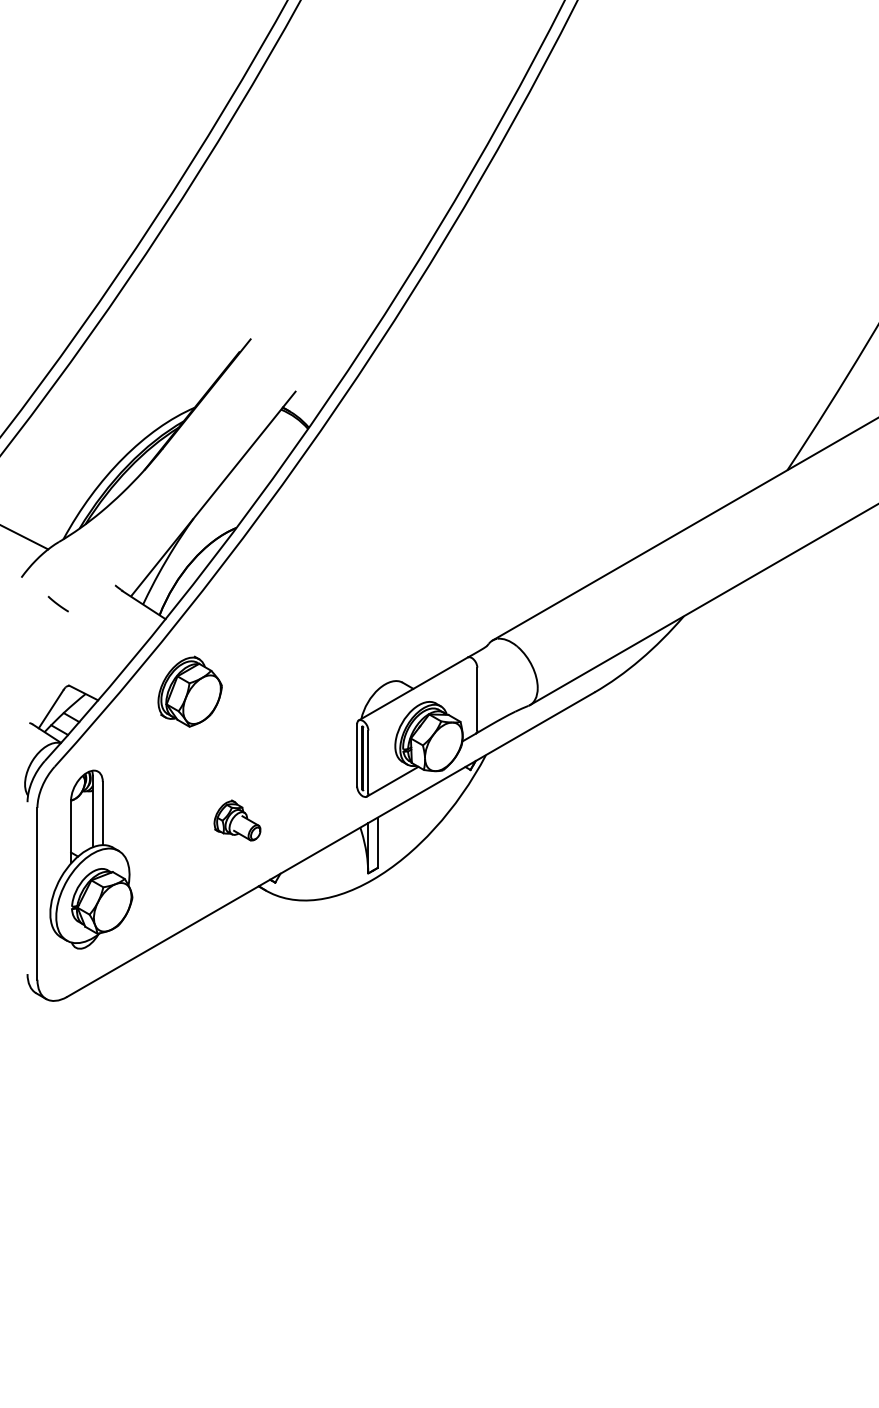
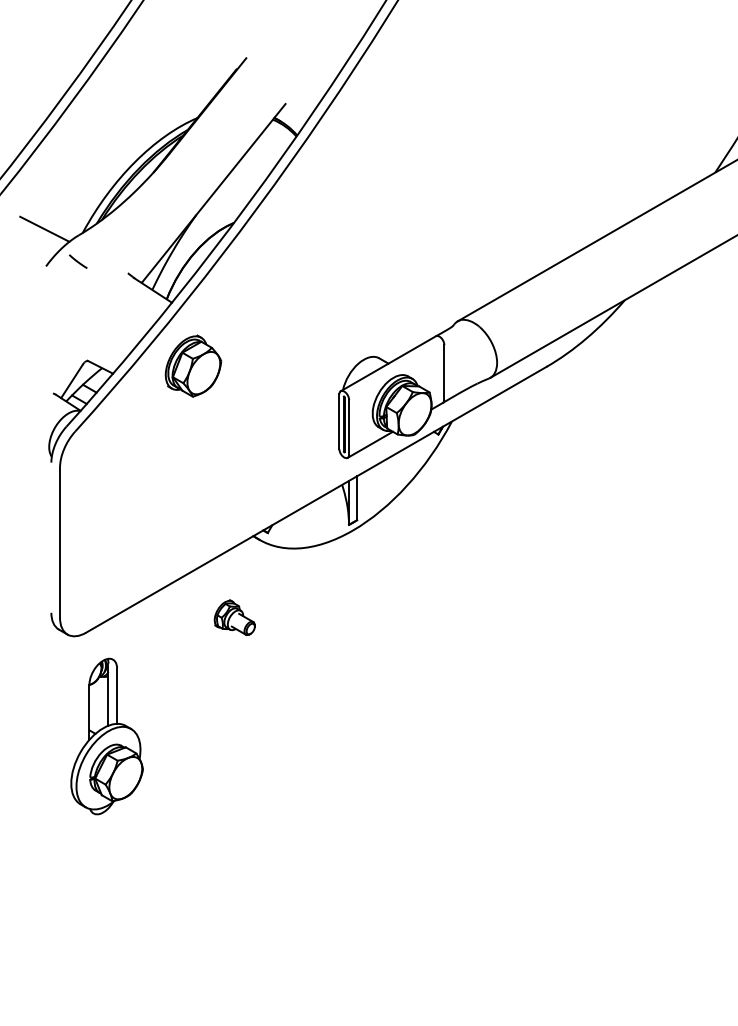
line: (57, 603) -> (77, 261), moved
part: (237, 820) -> (234, 617), moved
part: (91, 859) -> (107, 736), moved

